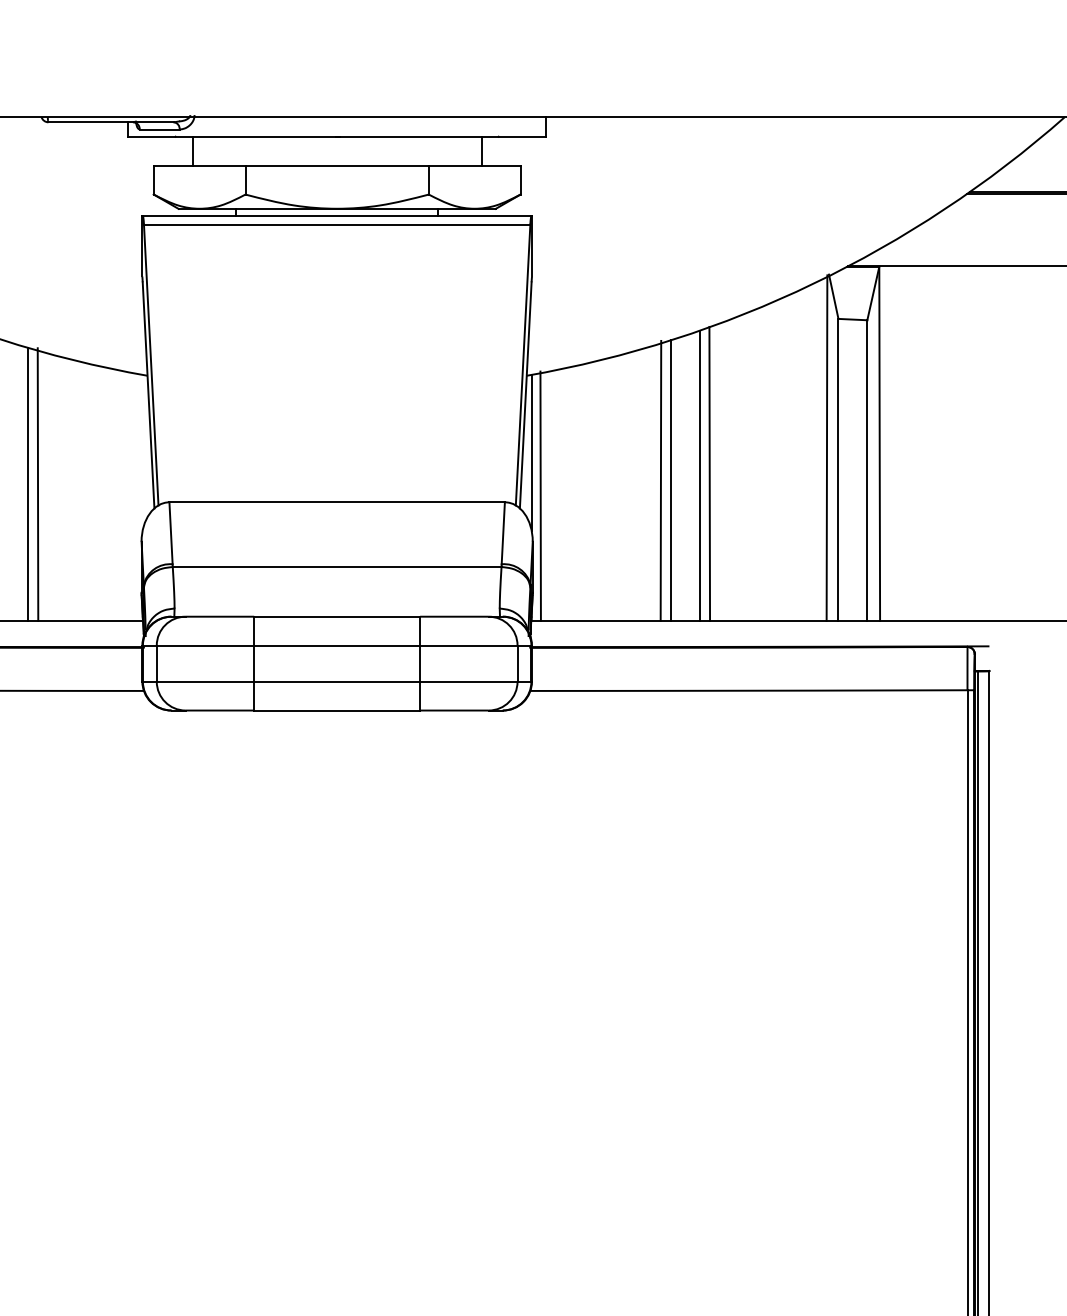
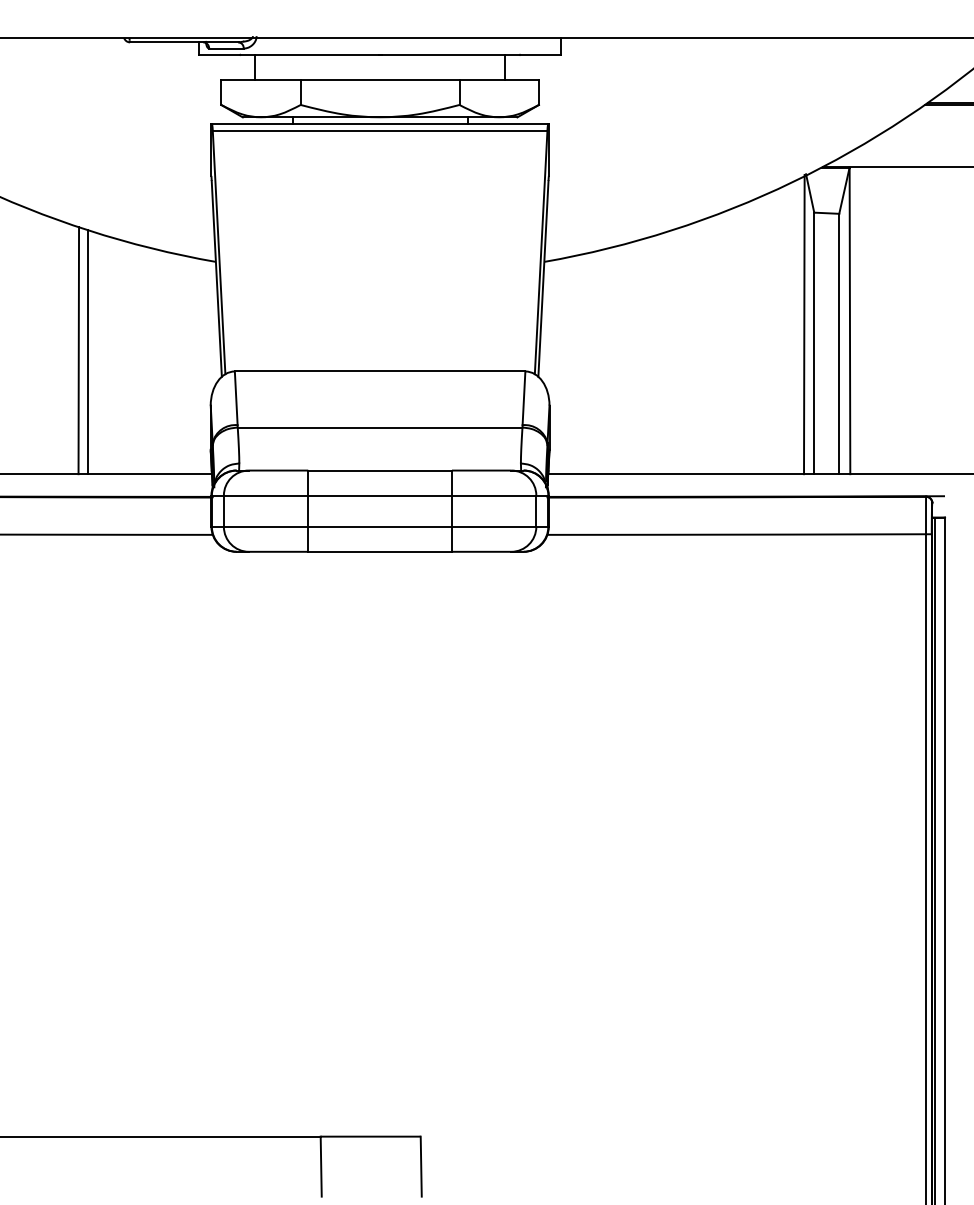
line: (531, 452) -> (548, 328), removed
line: (709, 473) -> (702, 346), removed
line: (699, 475) -> (693, 348), removed
line: (660, 480) -> (660, 352), removed
line: (670, 480) -> (668, 352), removed
line: (28, 483) -> (112, 355), removed
line: (37, 485) -> (120, 356), removed
line: (540, 496) -> (556, 366), removed

